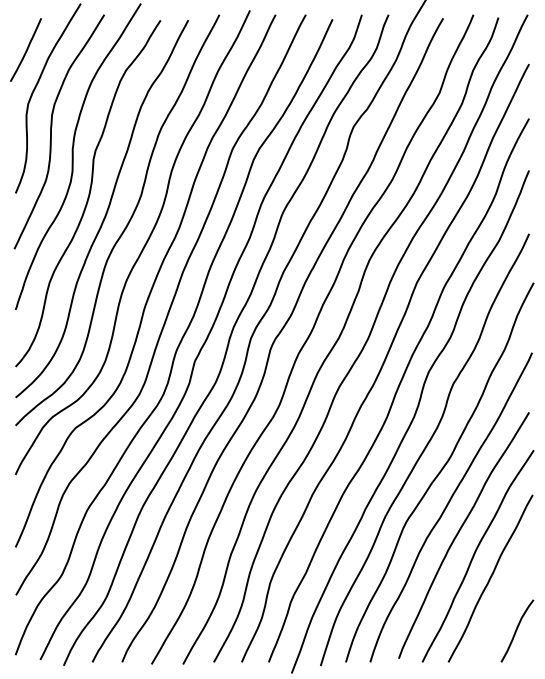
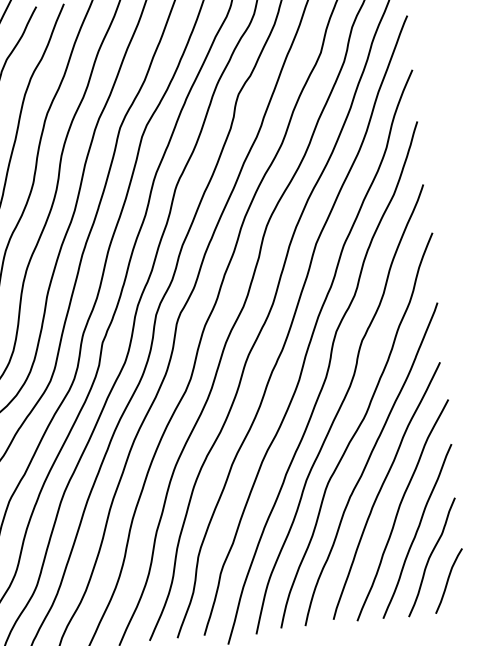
curve: (502, 604) -> (431, 556), added

